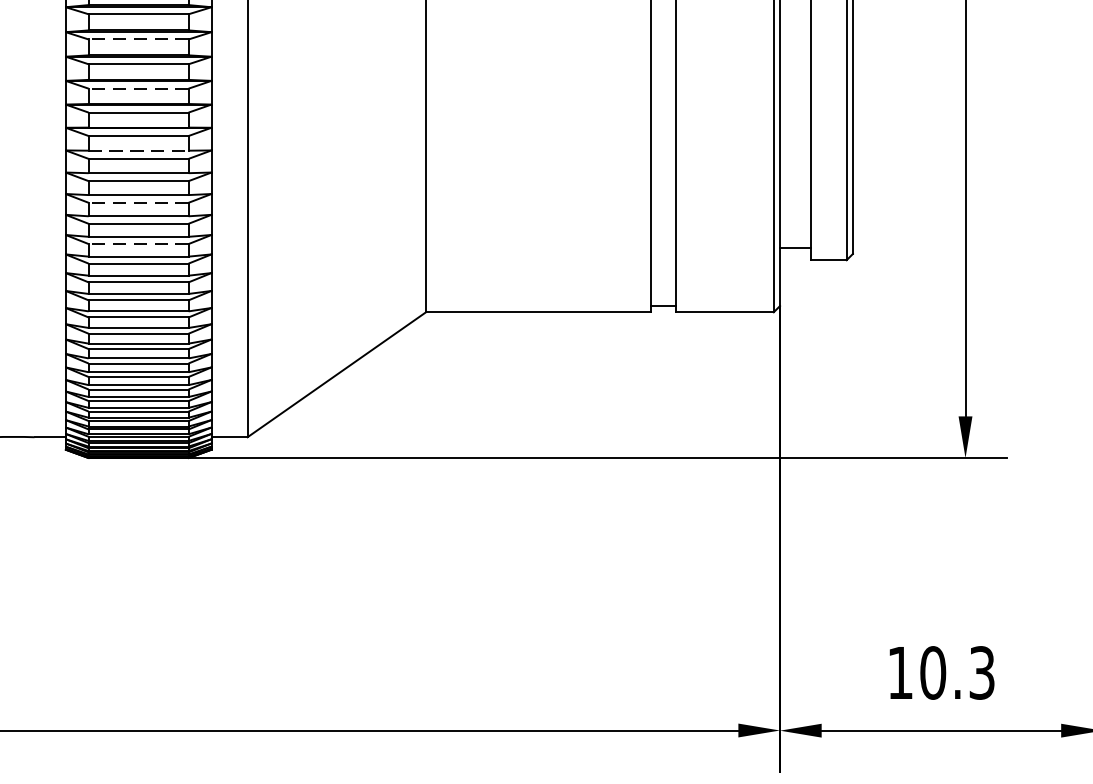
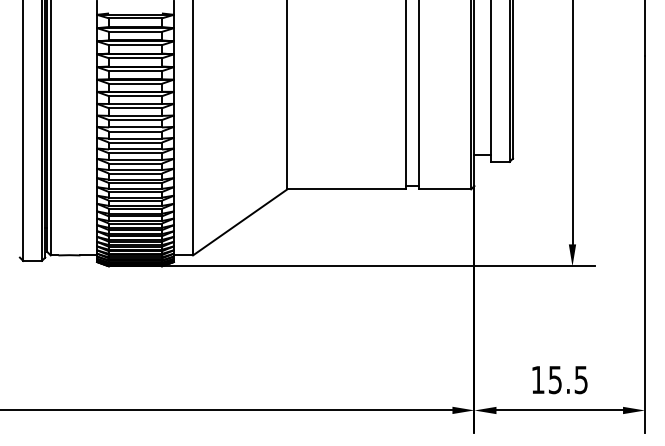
line: (138, 40) -> (135, 45), dashed -> solid
line: (138, 89) -> (135, 71), dashed -> solid
line: (138, 149) -> (135, 103), dashed -> solid
line: (138, 202) -> (135, 131), dashed -> solid
line: (138, 244) -> (135, 153), dashed -> solid
text: (956, 672) -> (567, 379), 10.3 -> 15.5

